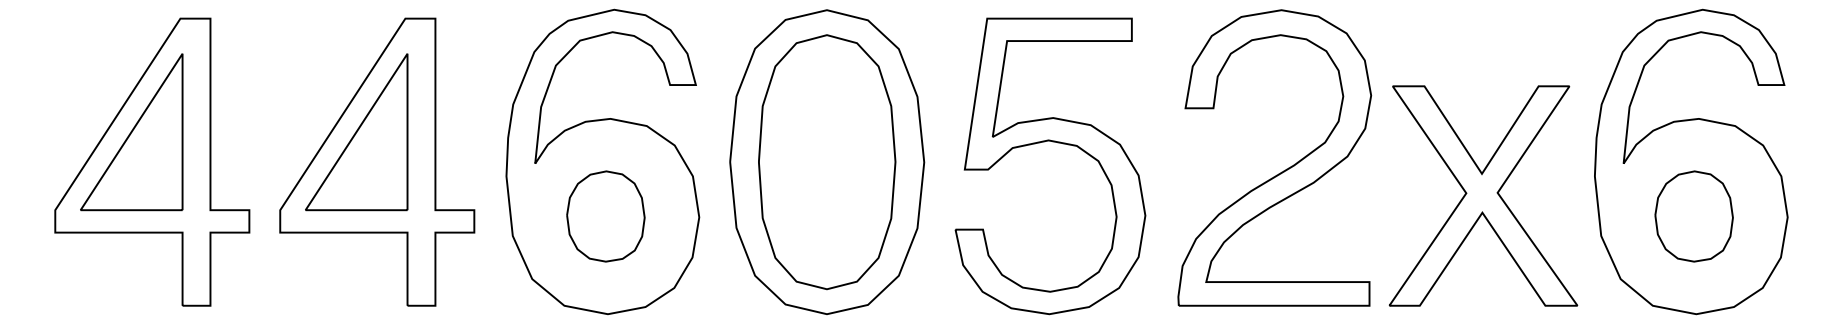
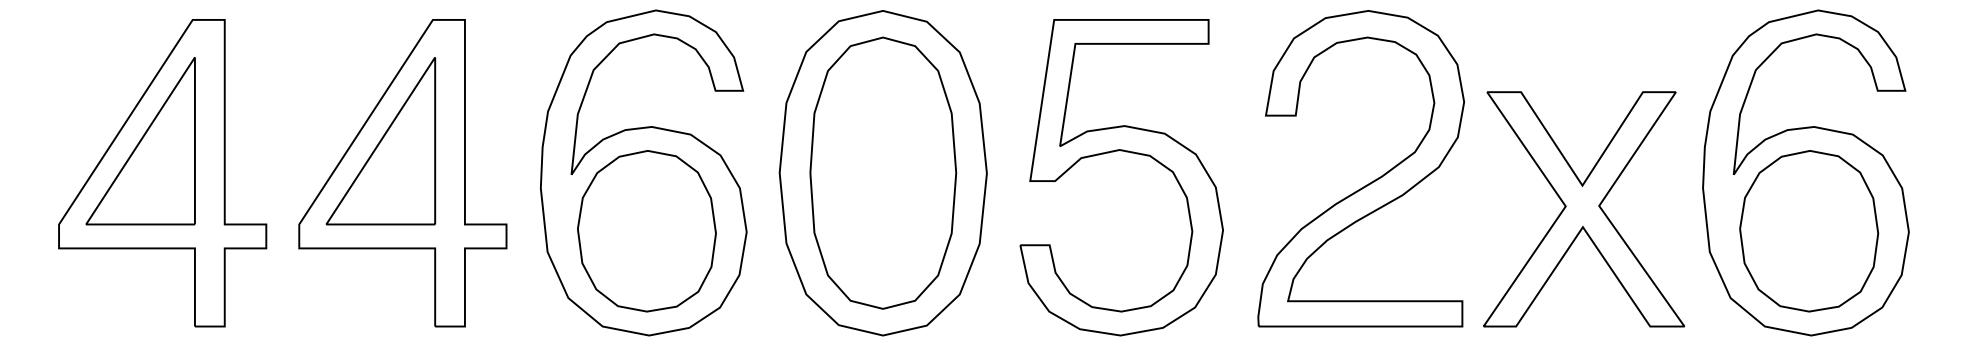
part: (605, 216) -> (646, 231), size x1.67
part: (1693, 216) -> (1808, 231), size x1.67

